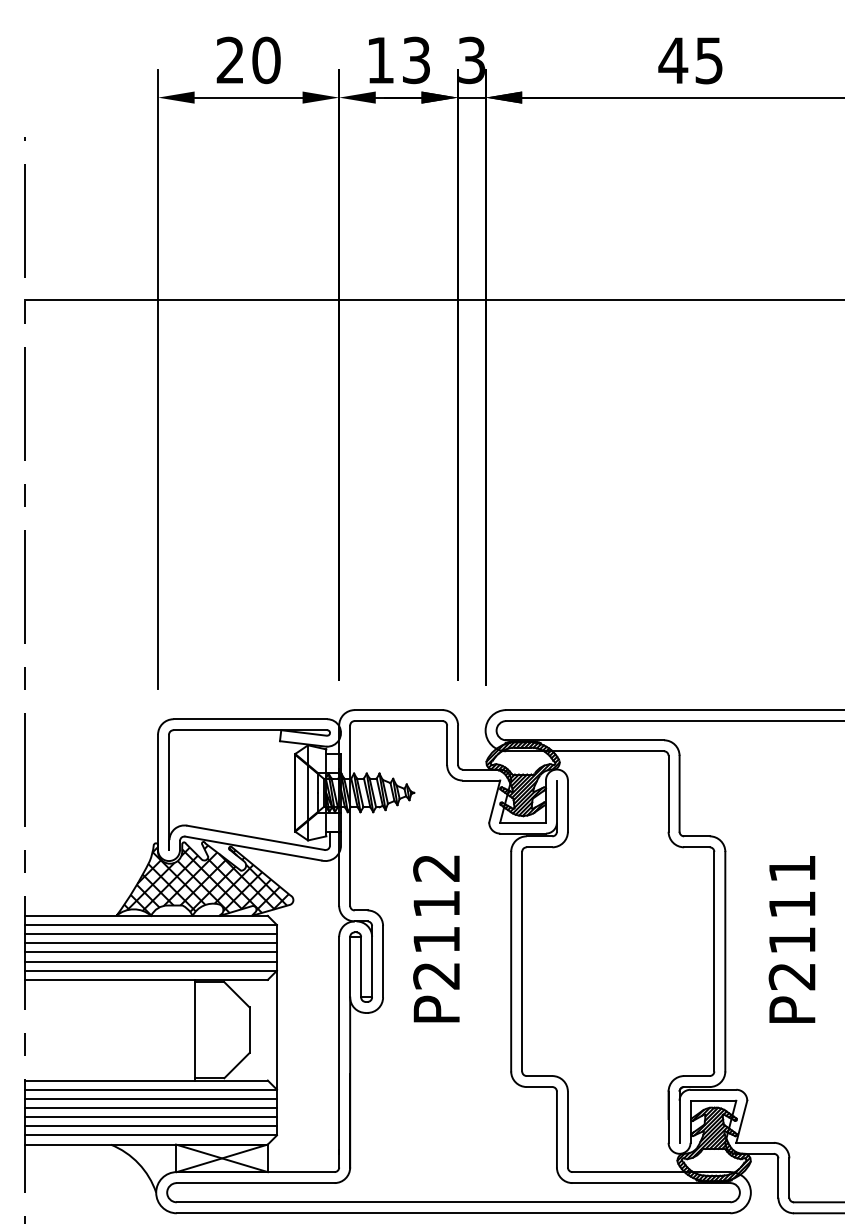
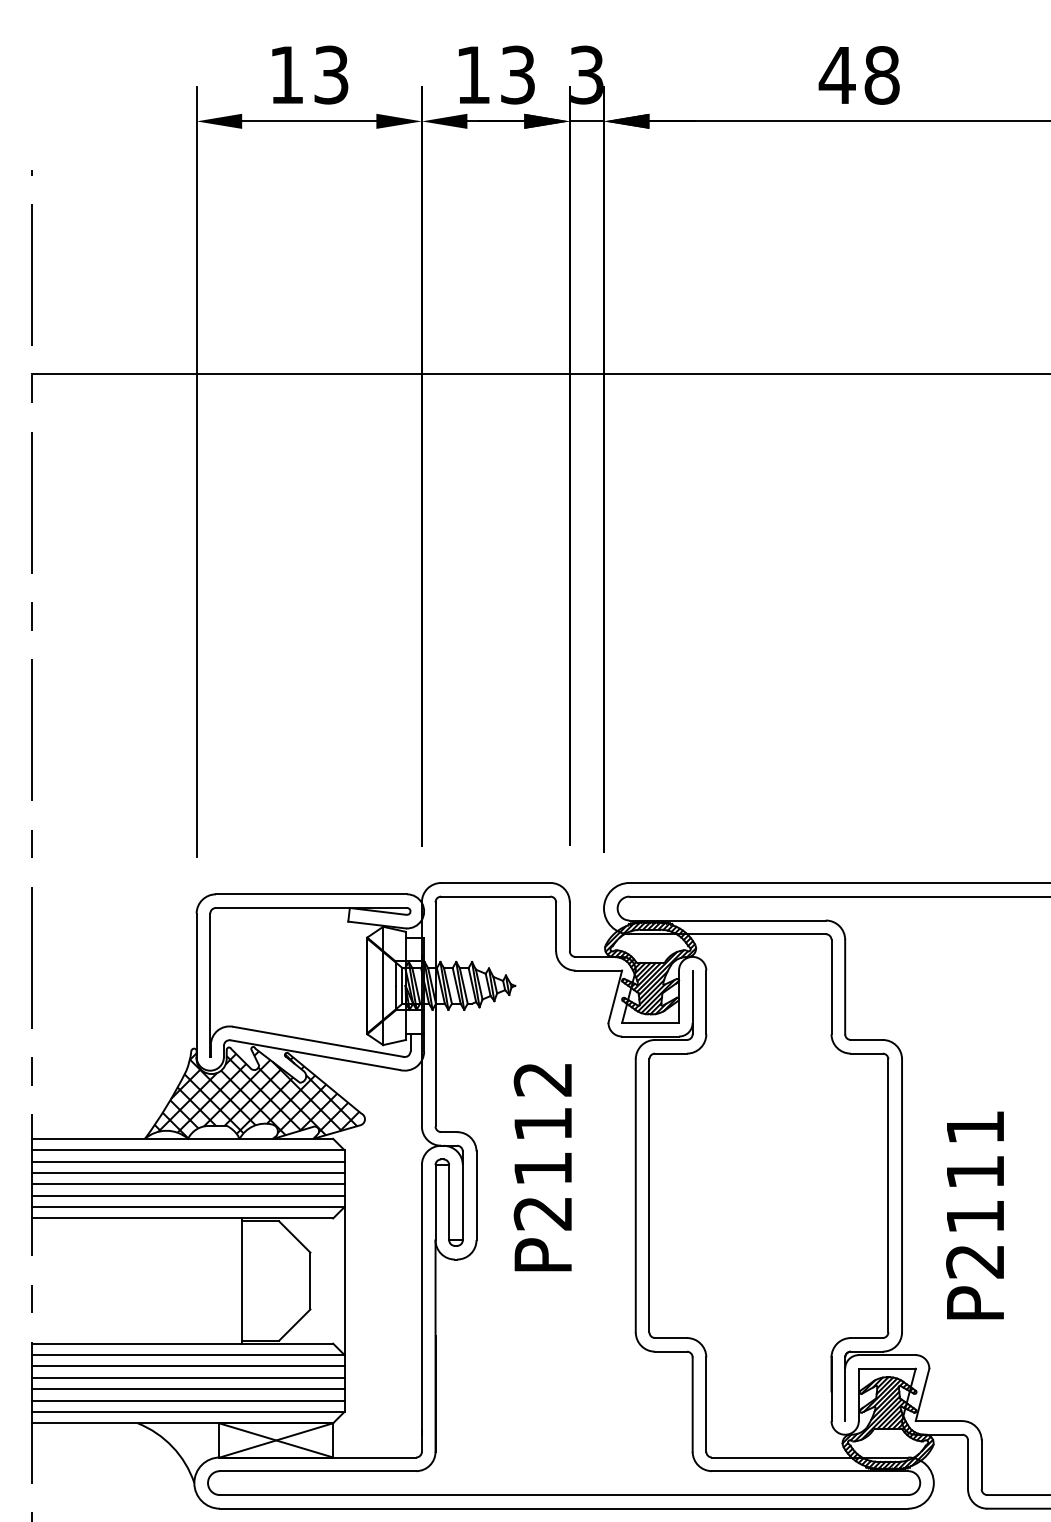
text: (248, 60) -> (309, 75), 20 -> 13
text: (709, 60) -> (882, 75), 45 -> 48
text: (791, 939) -> (974, 1215), moved

